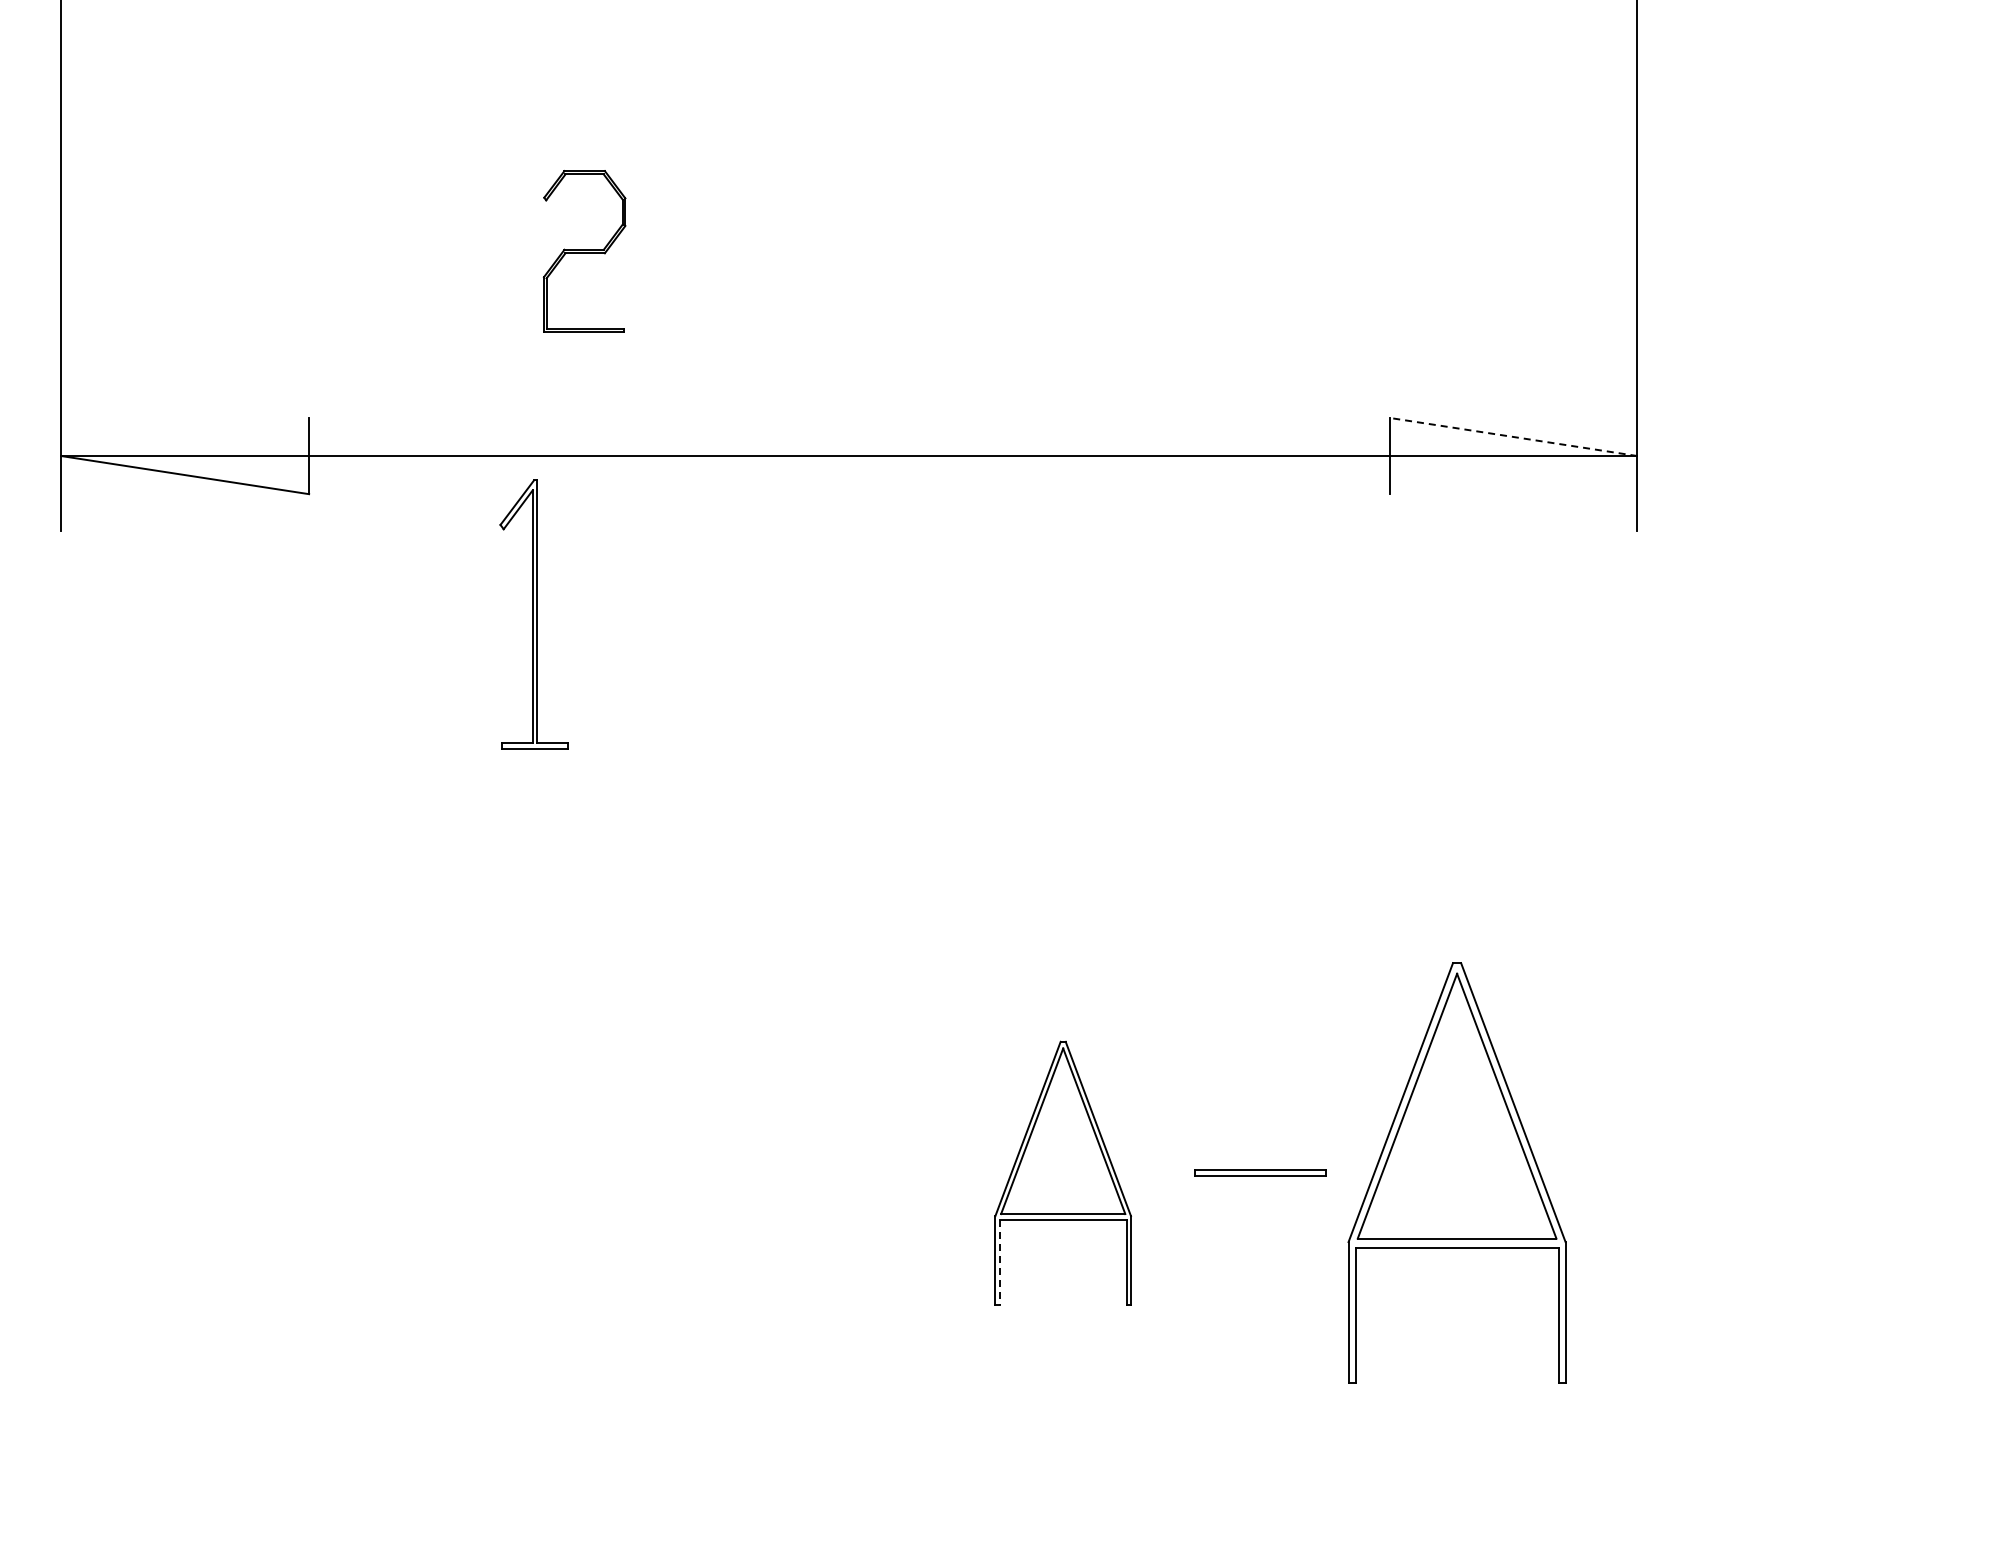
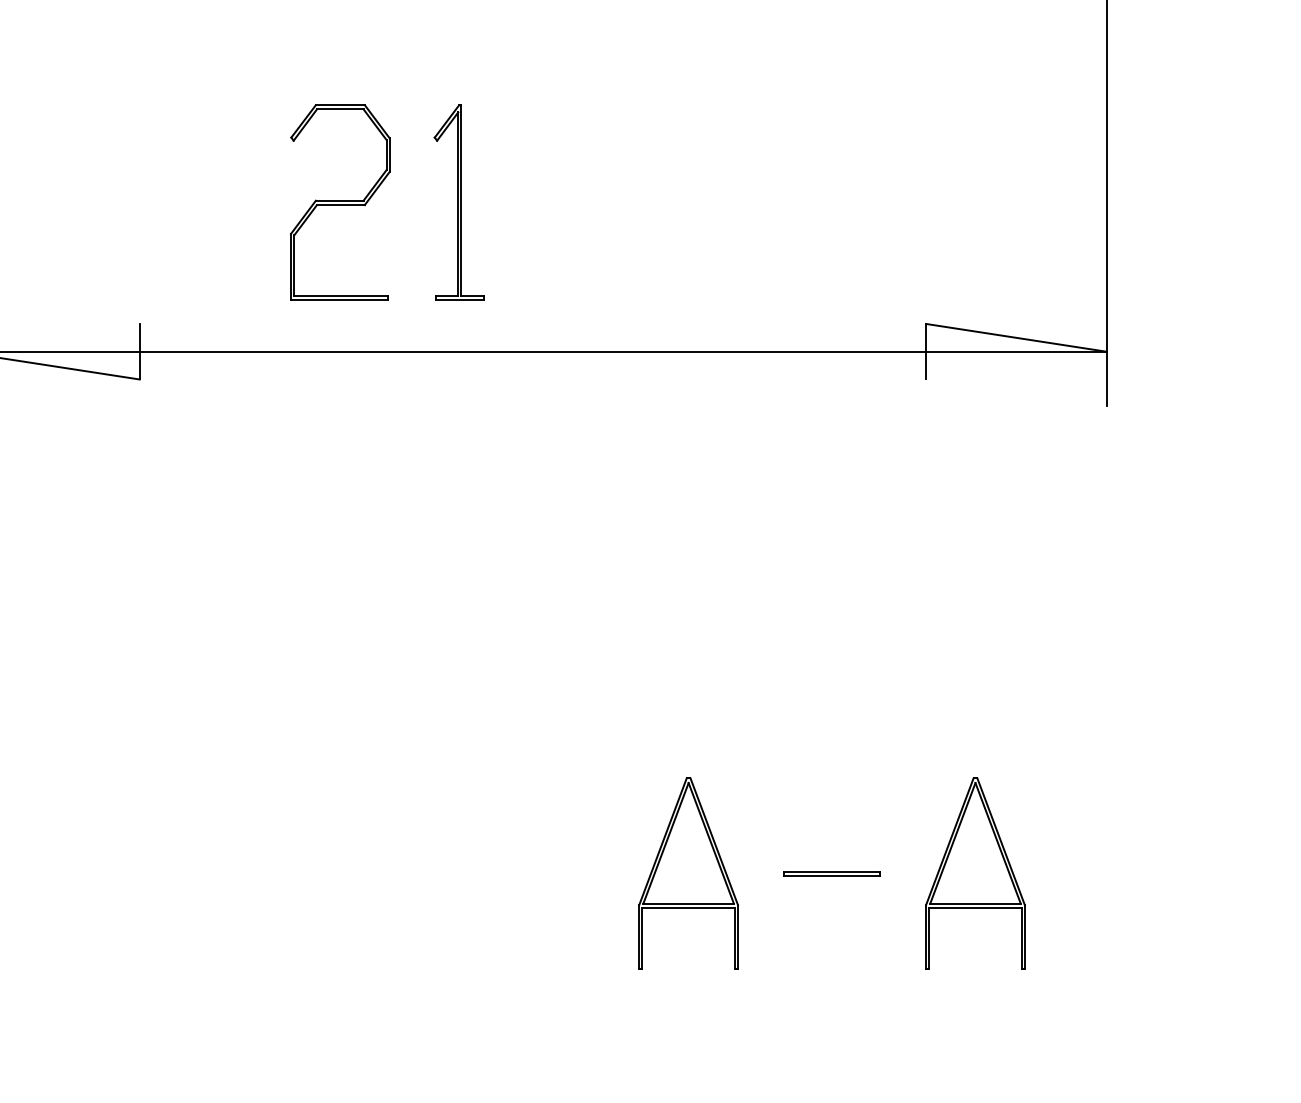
part: (584, 251) -> (340, 202), size x1.67
line: (1513, 436) -> (1016, 337), dashed -> solid
part: (533, 614) -> (458, 202), moved
part: (1457, 1172) -> (975, 873), size x0.62
line: (999, 1262) -> (642, 938), dashed -> solid

